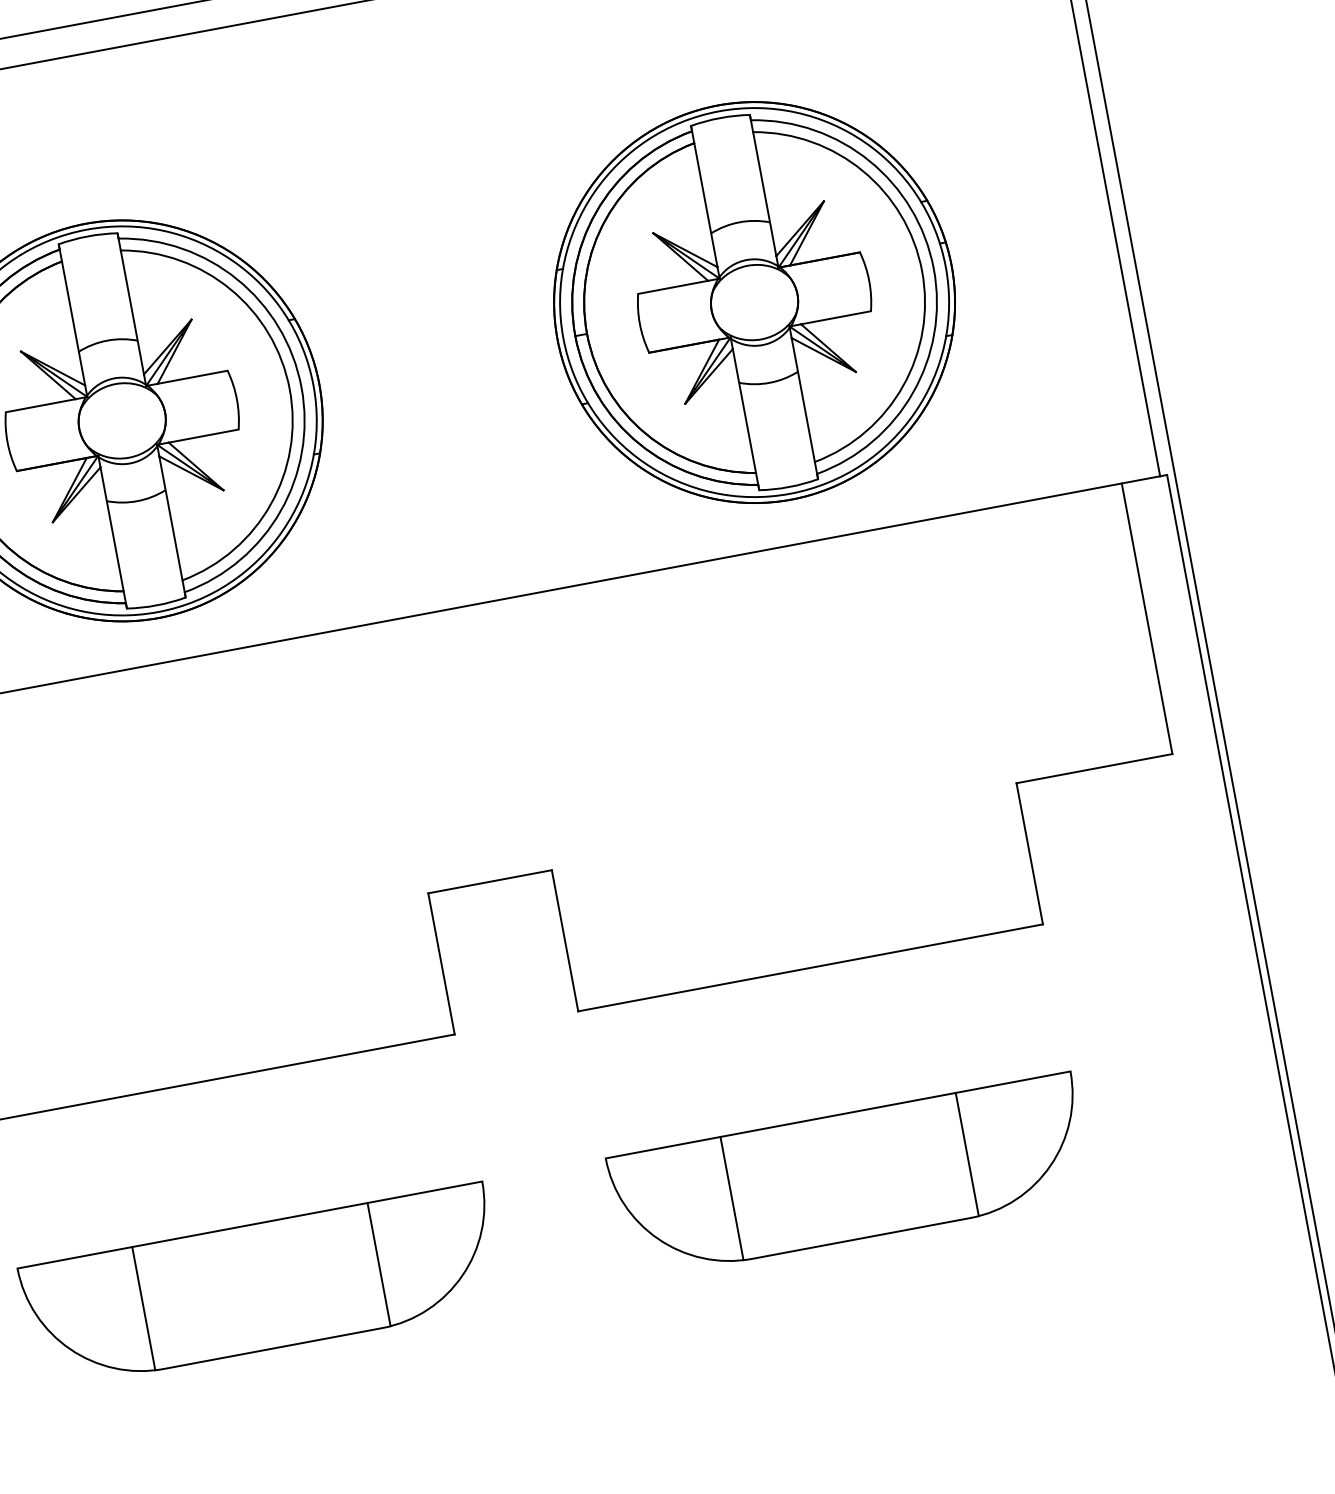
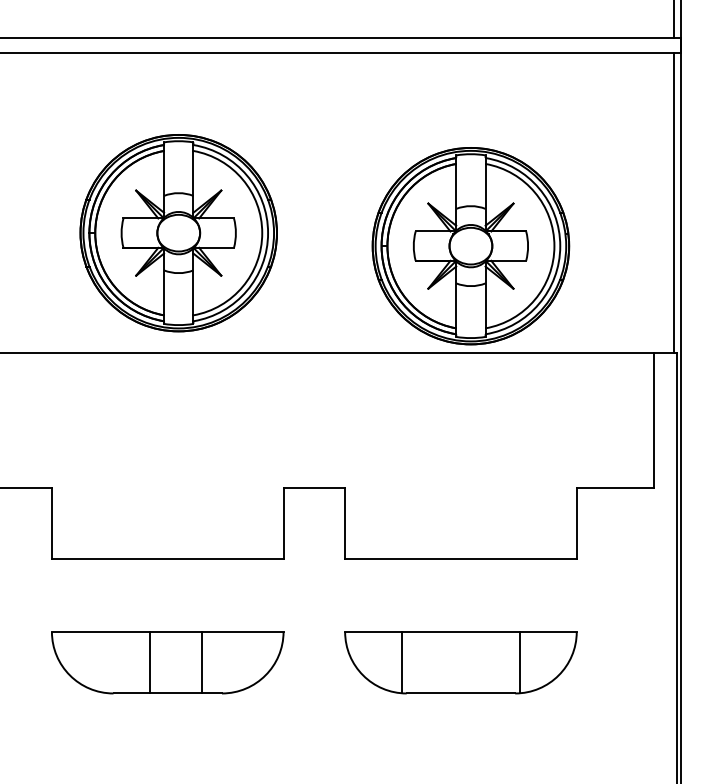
part: (753, 303) -> (470, 246), moved
line: (379, 1264) -> (202, 662), moved
line: (144, 1308) -> (150, 662), moved

